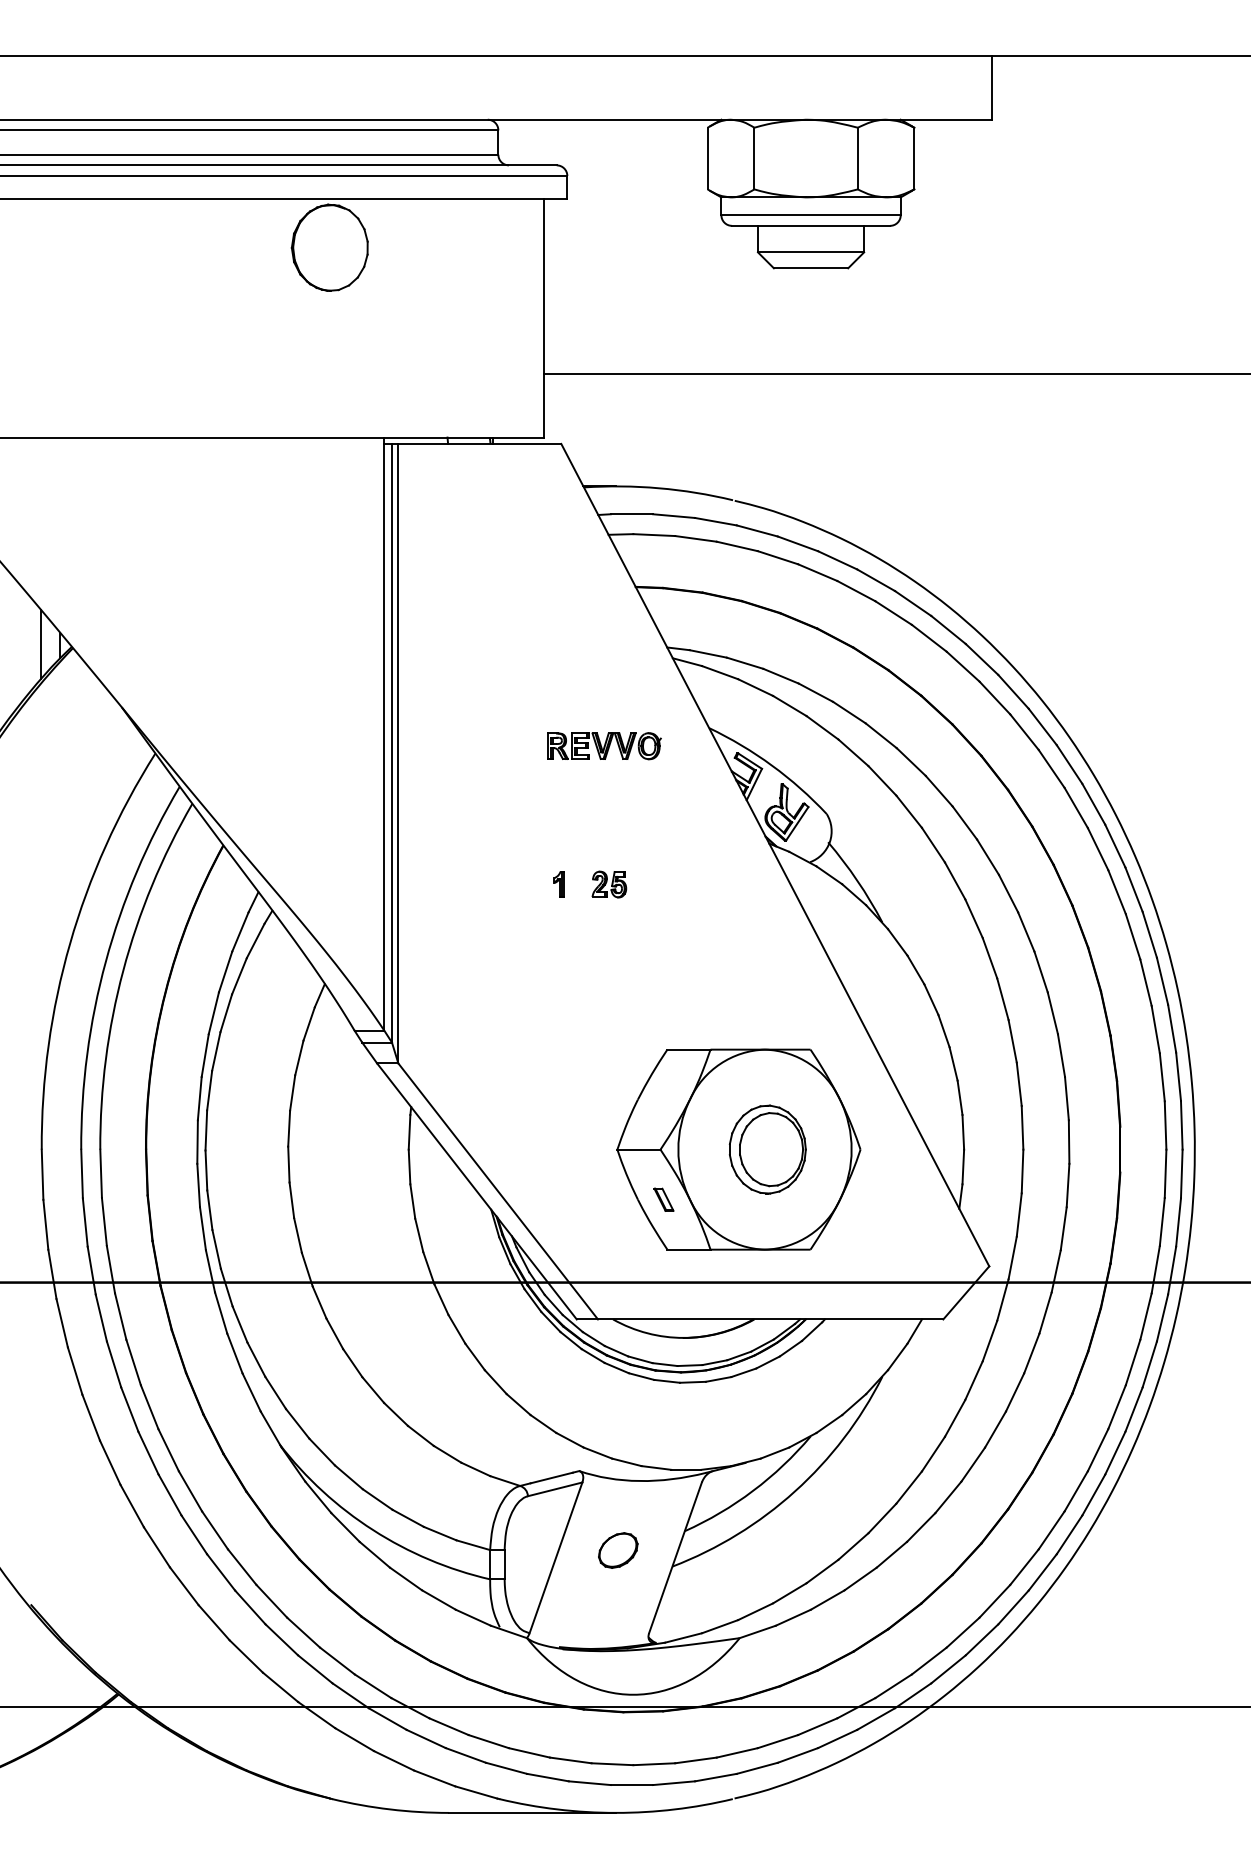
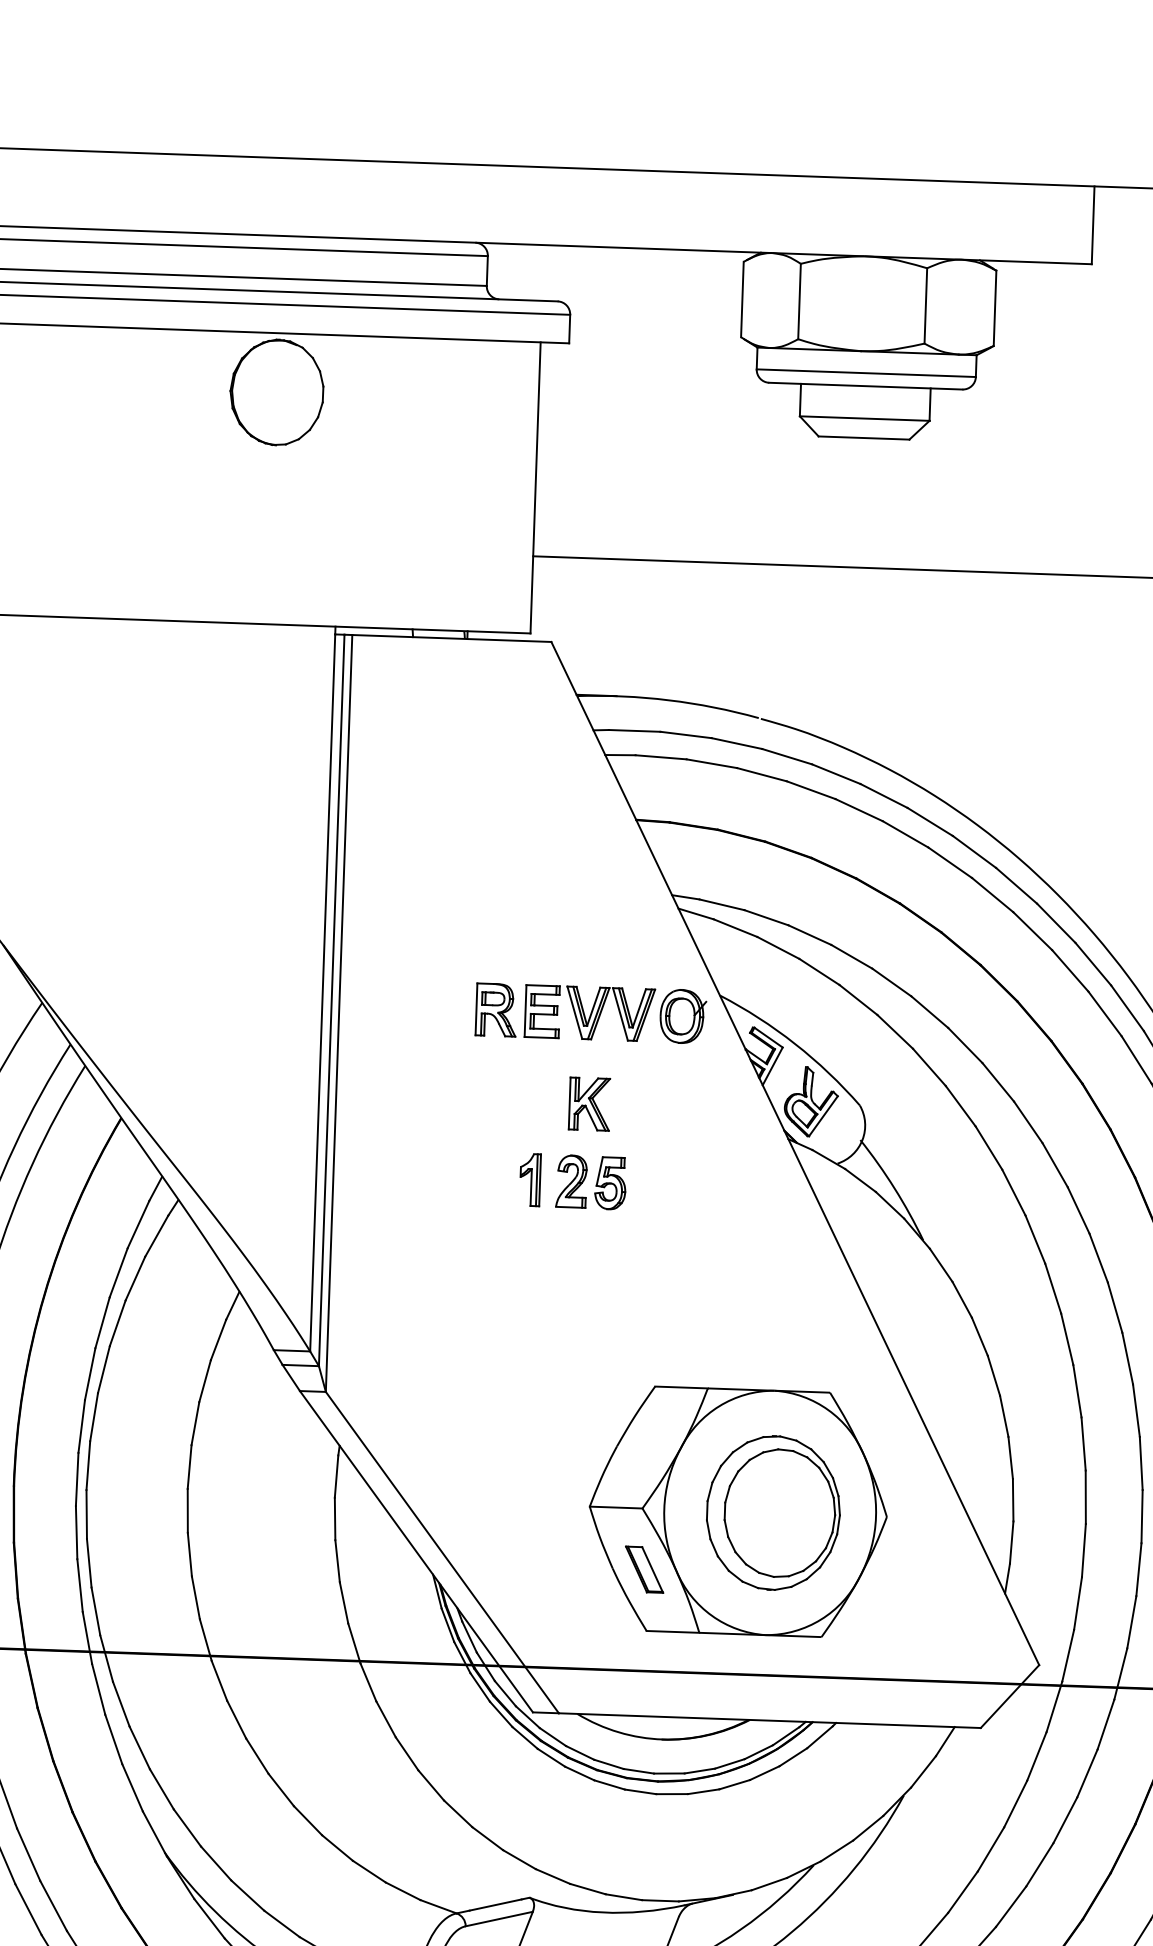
part: (604, 745) -> (591, 1012), size x1.67
part: (605, 820) -> (589, 1103), added
part: (558, 884) -> (529, 1180), size x1.67
part: (609, 884) -> (591, 1182), size x1.67
part: (767, 1149) -> (773, 1512), size x1.43
part: (663, 1199) -> (644, 1569), size x1.67

